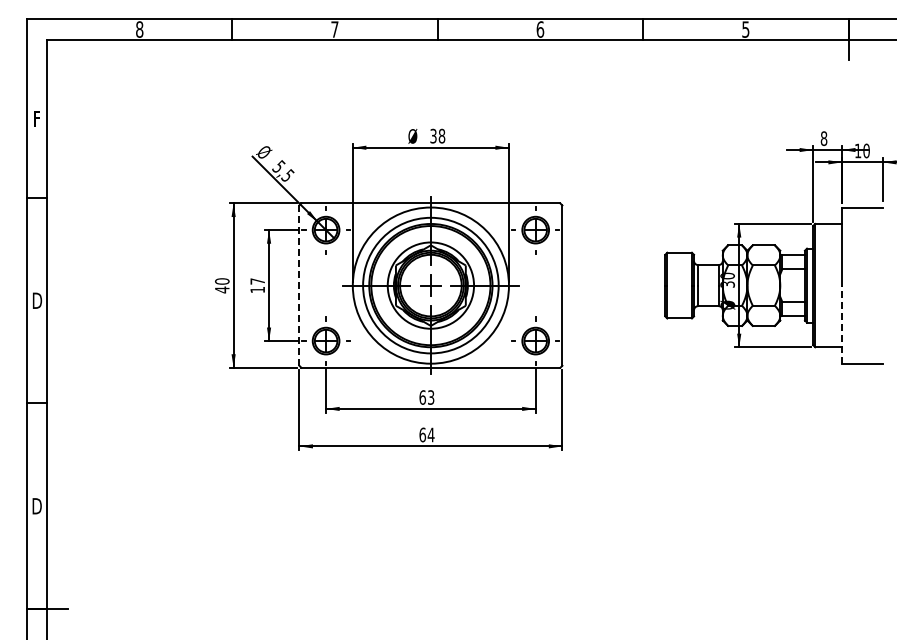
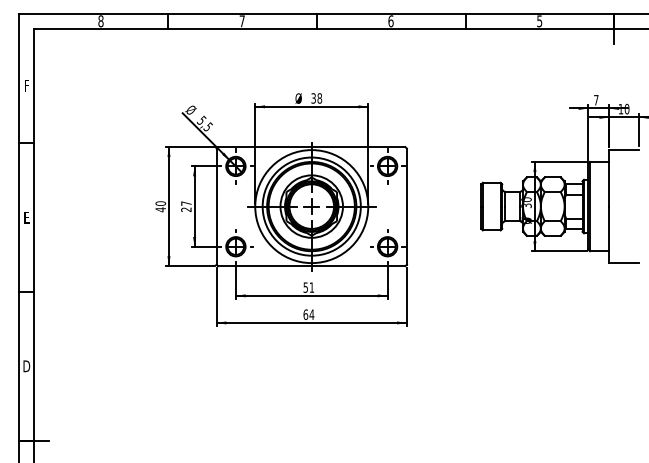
text: (823, 138) -> (595, 100), 8 -> 7
line: (299, 286) -> (216, 207), dashed -> solid
text: (257, 290) -> (186, 210), 17 -> 27
text: (37, 300) -> (27, 217), D -> E
line: (841, 324) -> (608, 234), dashed -> solid
text: (426, 397) -> (308, 287), 63 -> 51

